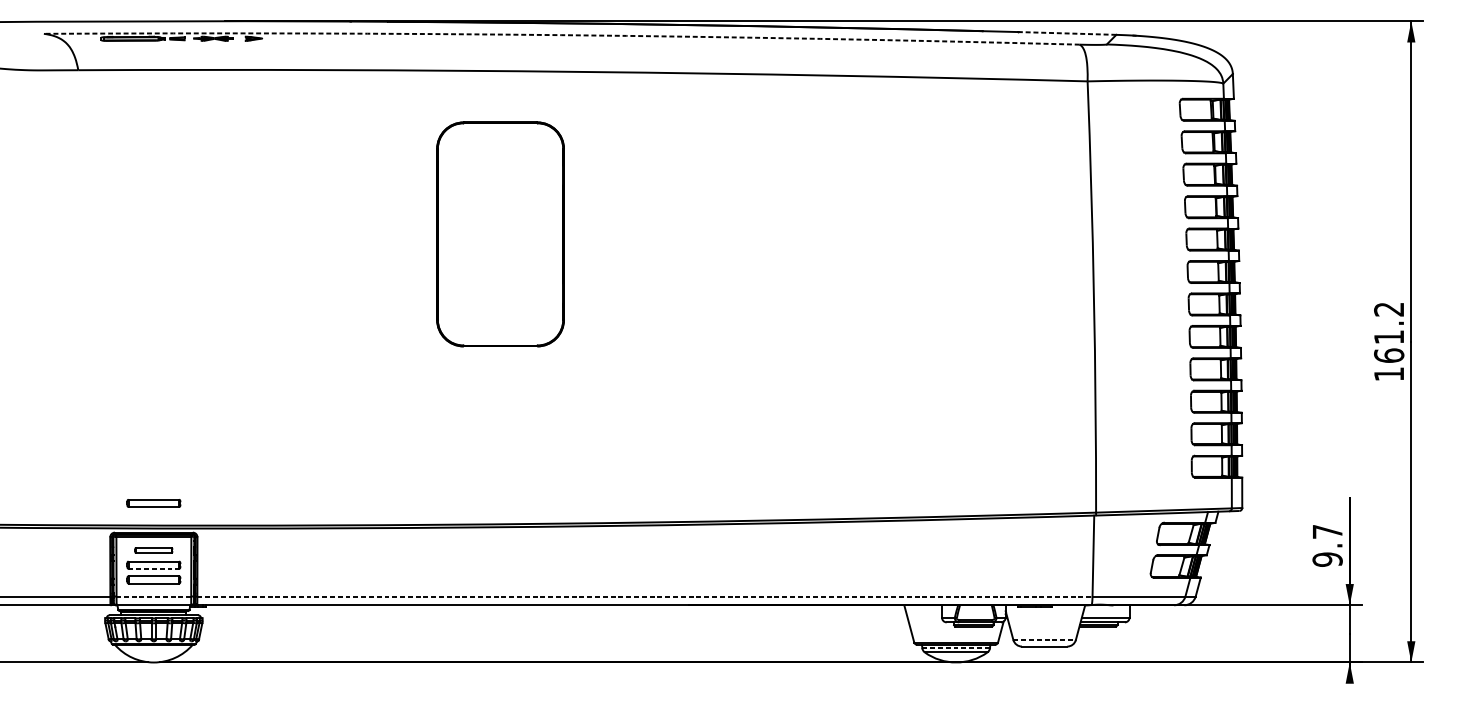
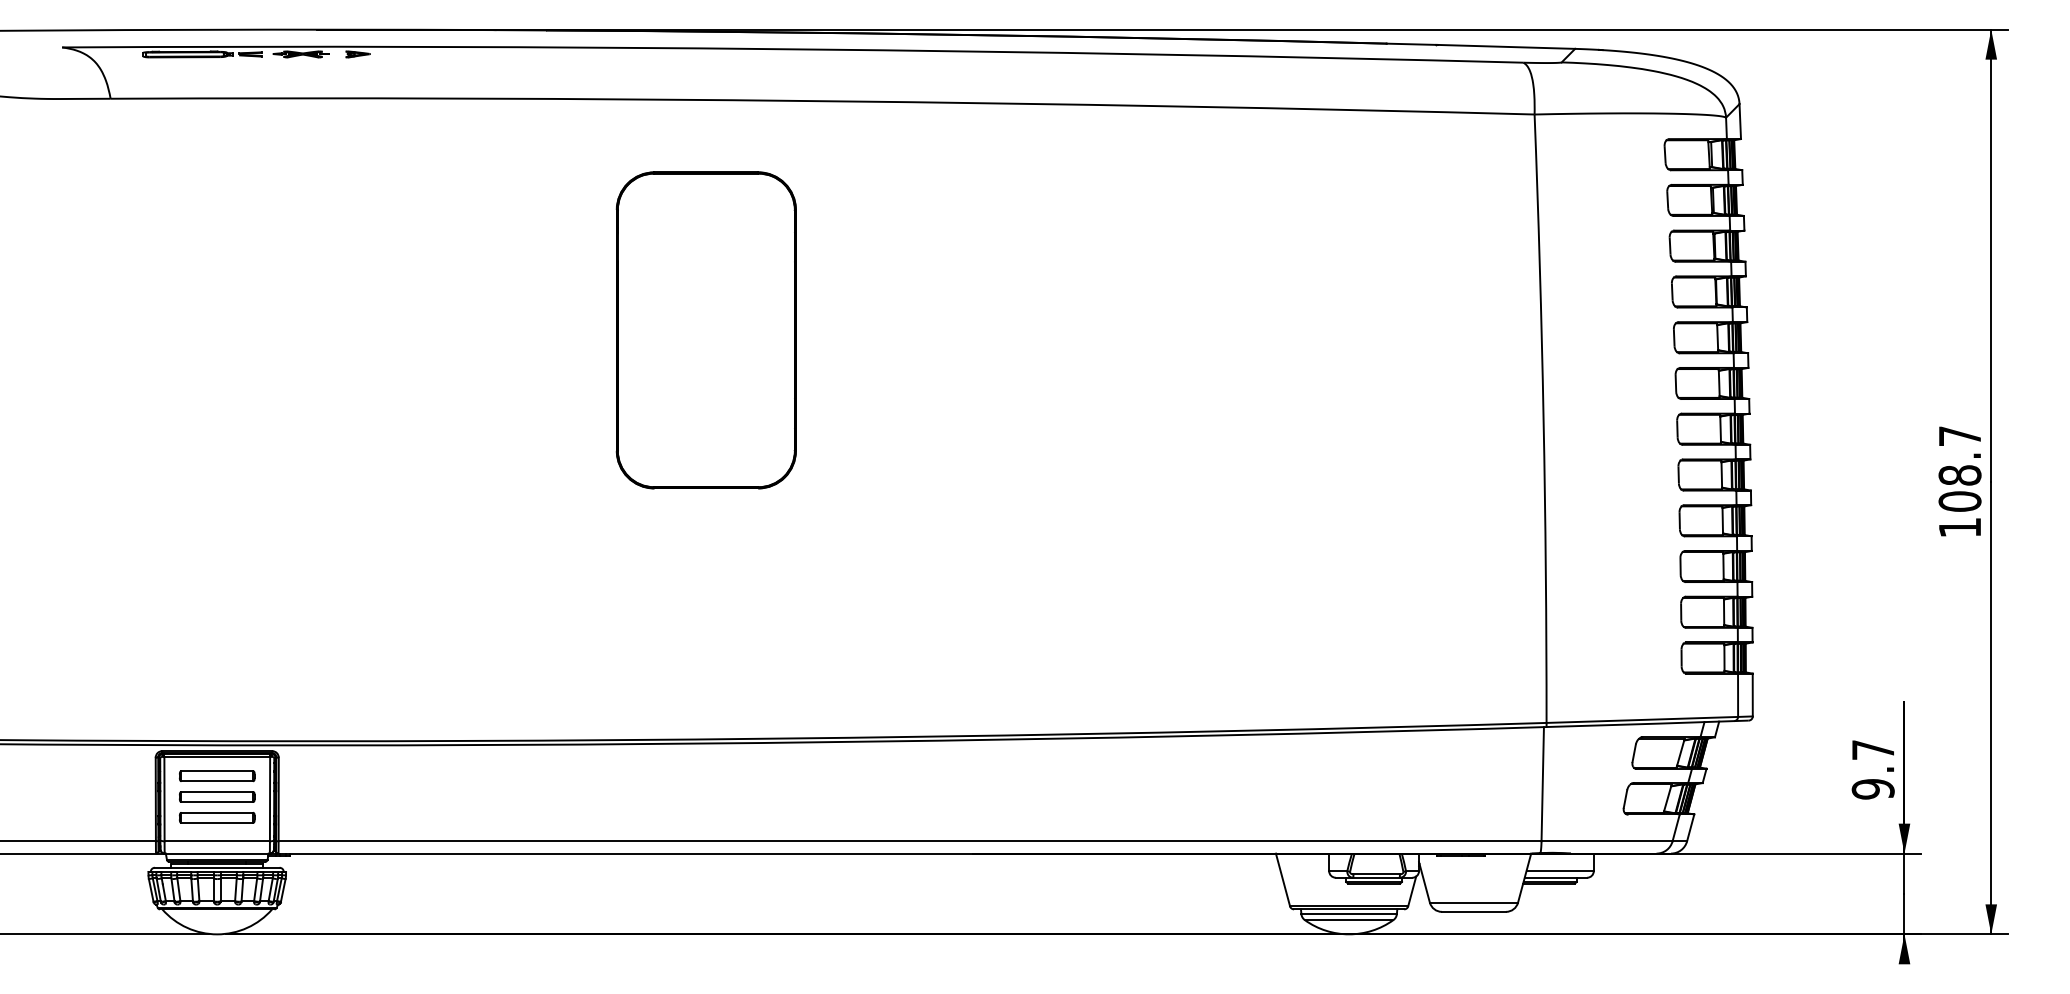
line: (1067, 33) -> (1506, 46), dashed -> solid
arc: (561, 35) -> (792, 49), dashed -> solid
text: (1388, 332) -> (1959, 468), 161.2 -> 108.7
part: (153, 503) -> (216, 709), removed
part: (153, 550) -> (216, 776), size x1.43
line: (154, 569) -> (217, 802), dashed -> solid
line: (154, 596) -> (217, 841), dashed -> solid
line: (645, 596) -> (910, 841), dashed -> solid
line: (1045, 639) -> (1474, 902), dashed -> solid
line: (956, 648) -> (1349, 914), dashed -> solid

